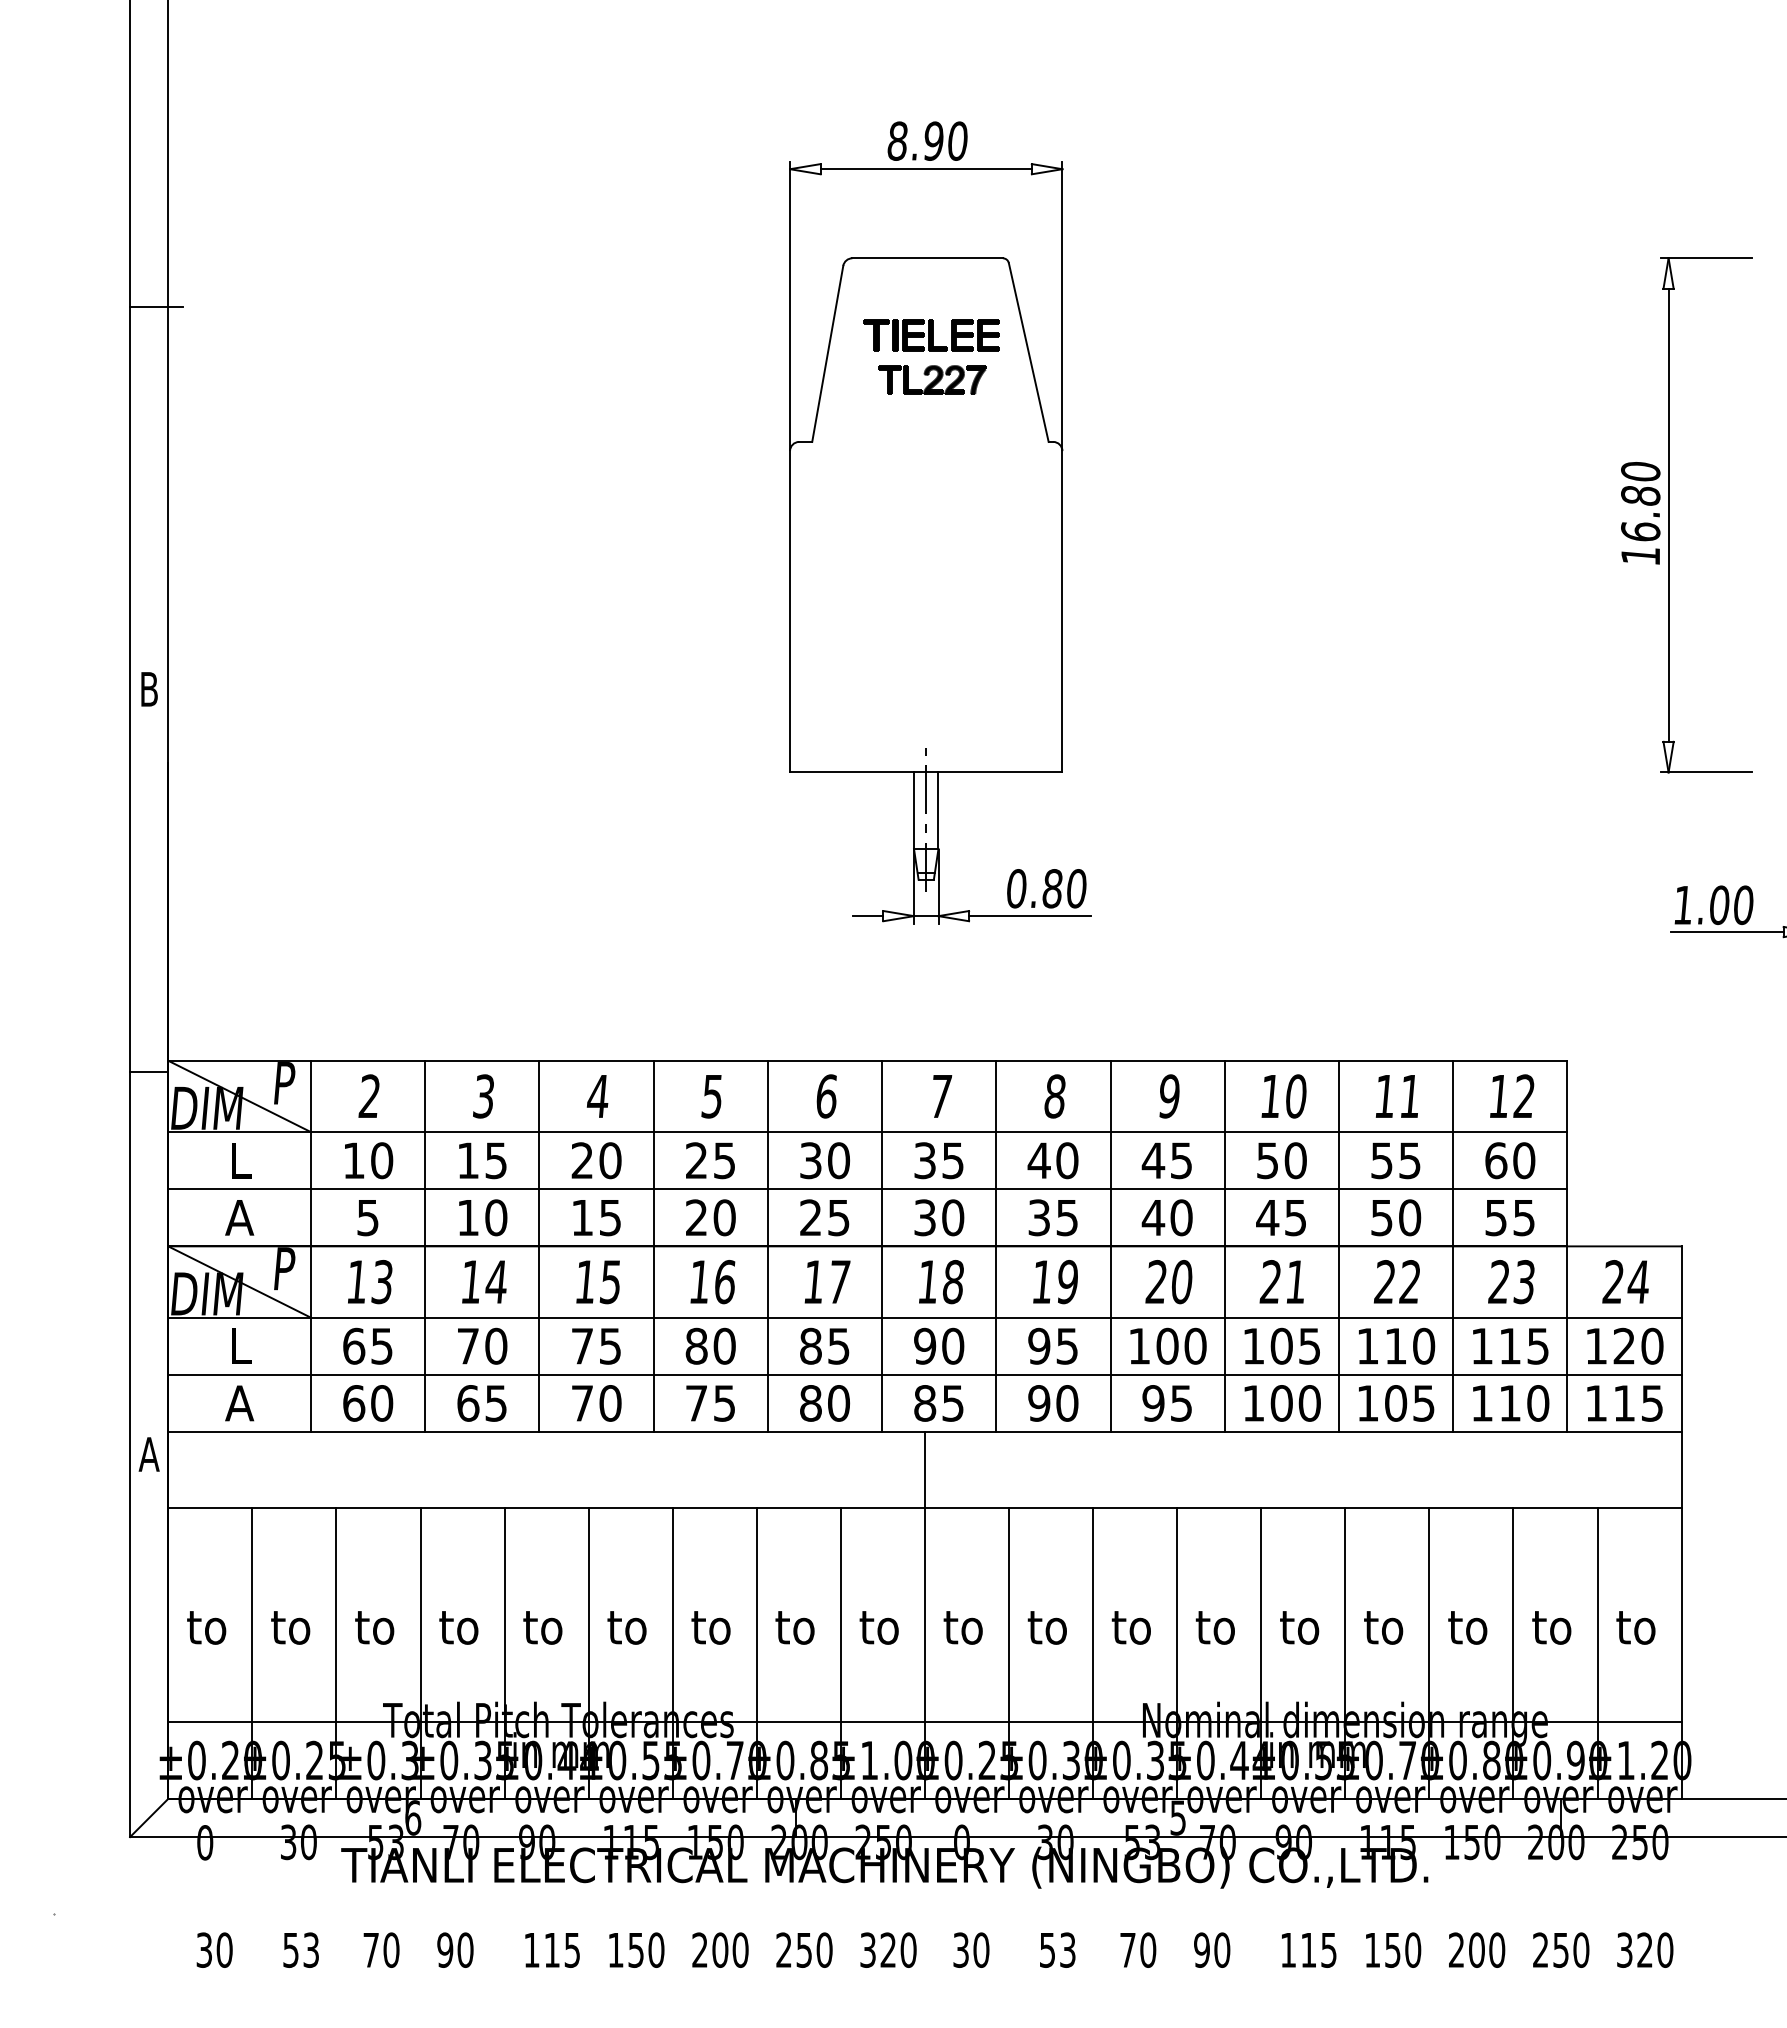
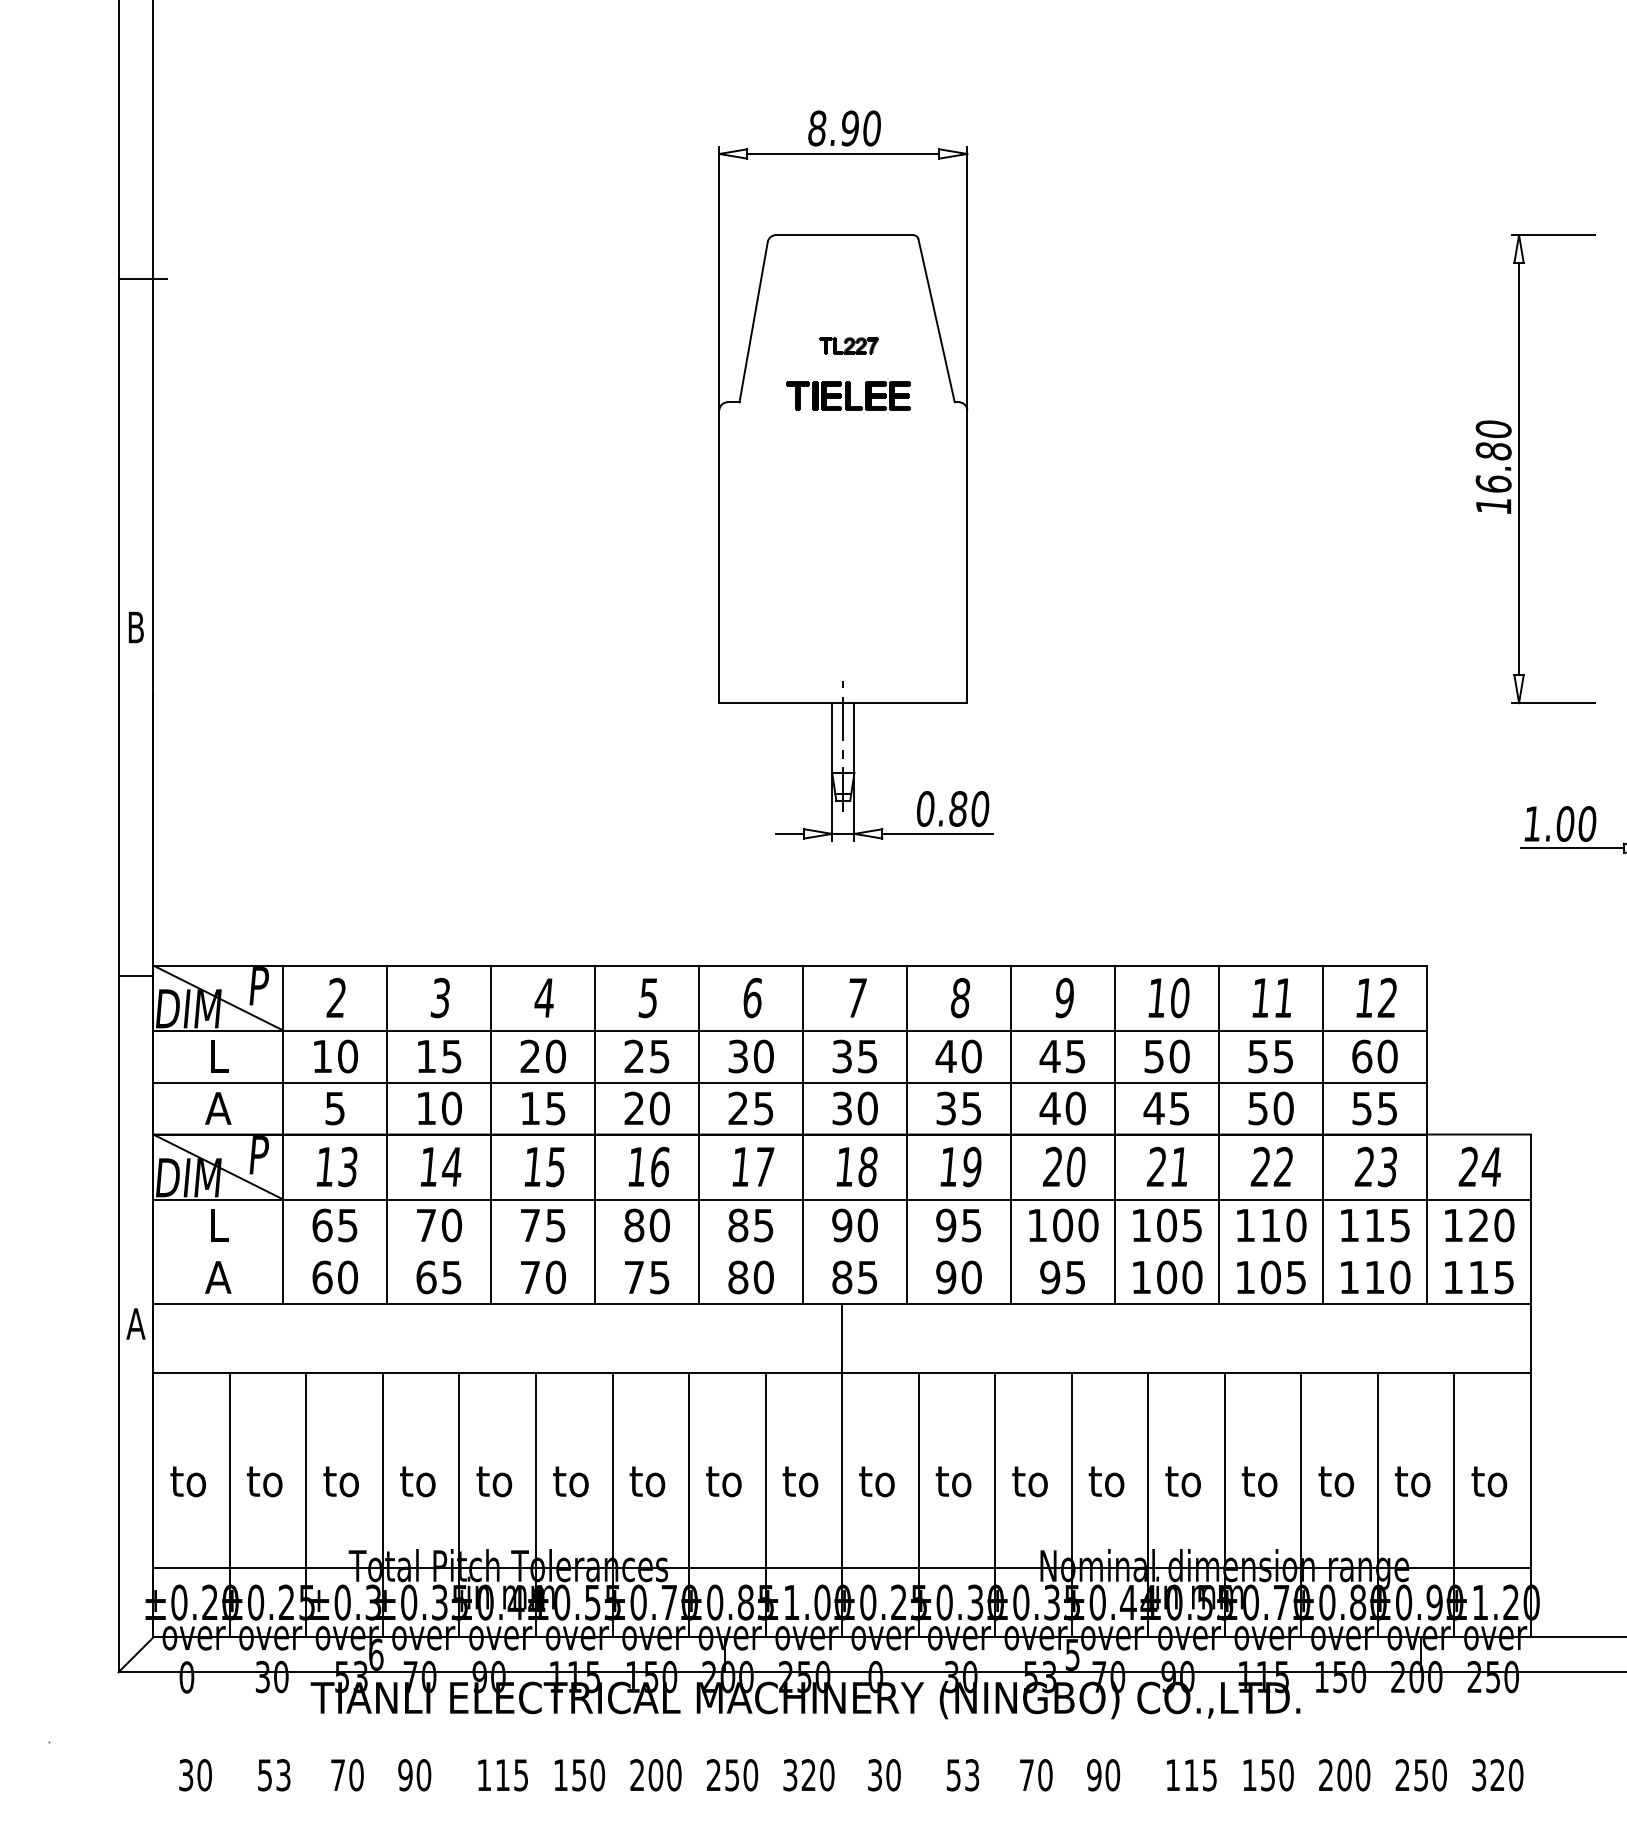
part: (931, 335) -> (848, 396), moved
part: (932, 379) -> (849, 345), size x0.6
line: (924, 1374) -> (841, 1251), removed

